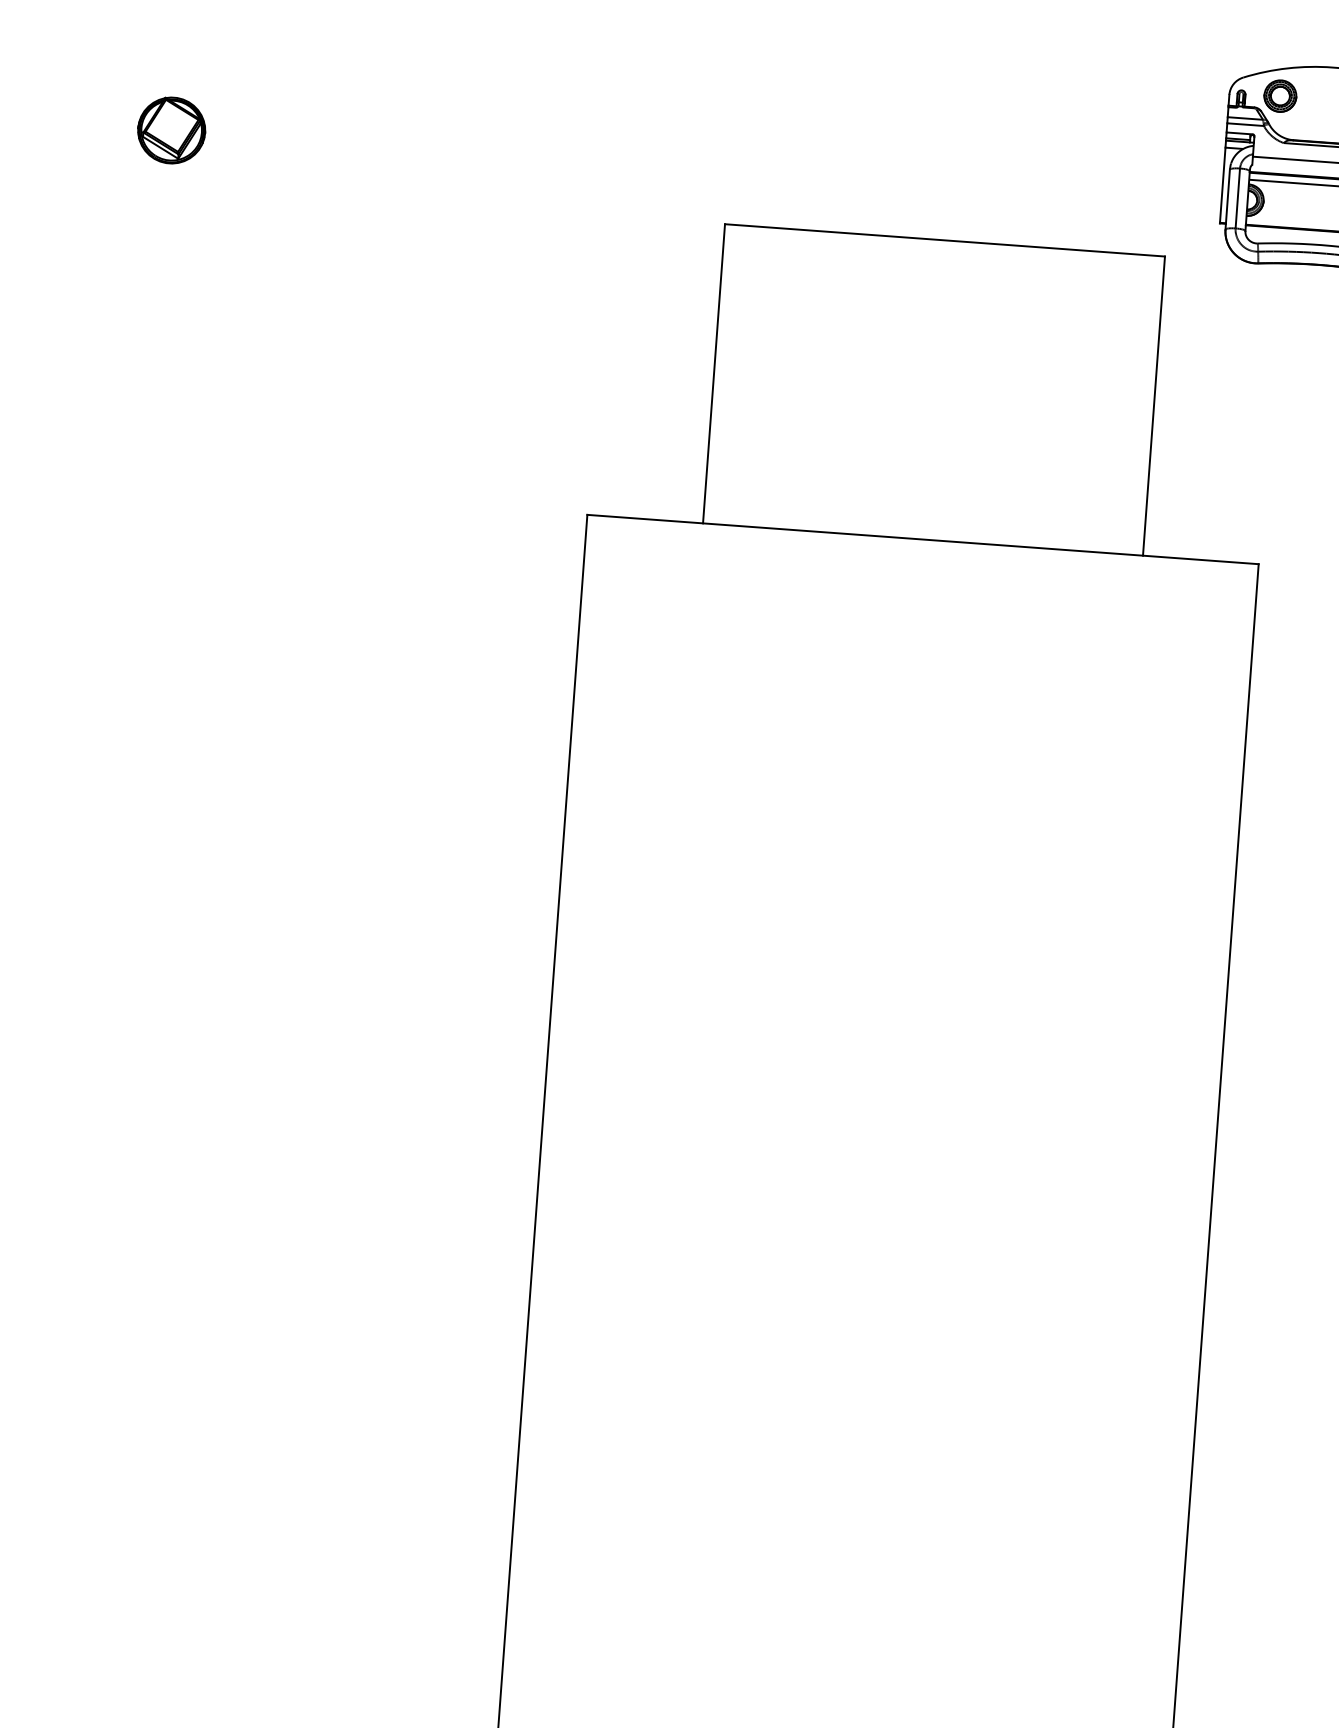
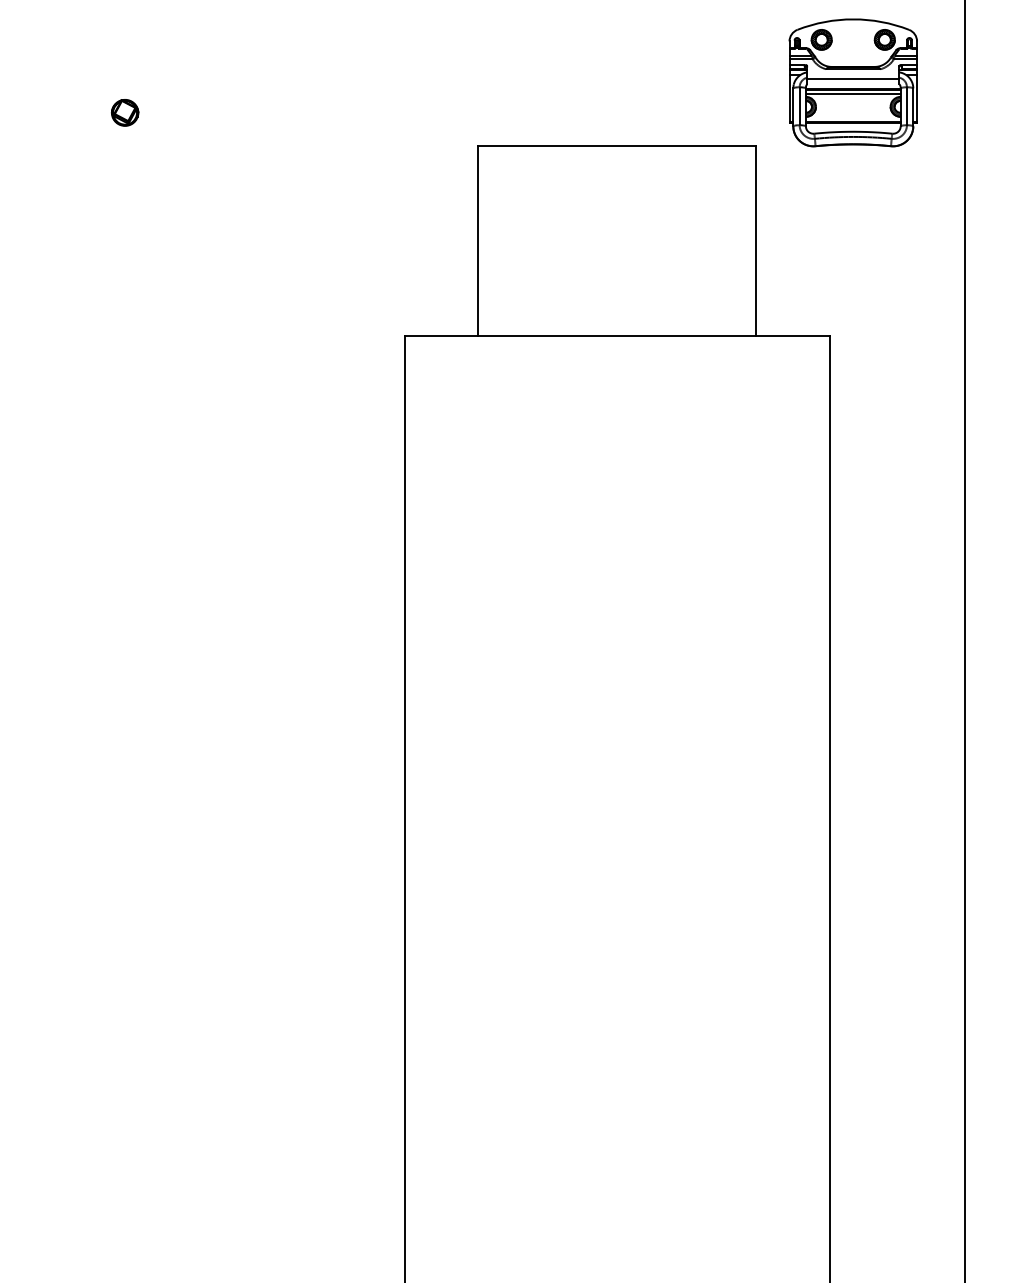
part: (172, 130) -> (125, 112), size x0.62

